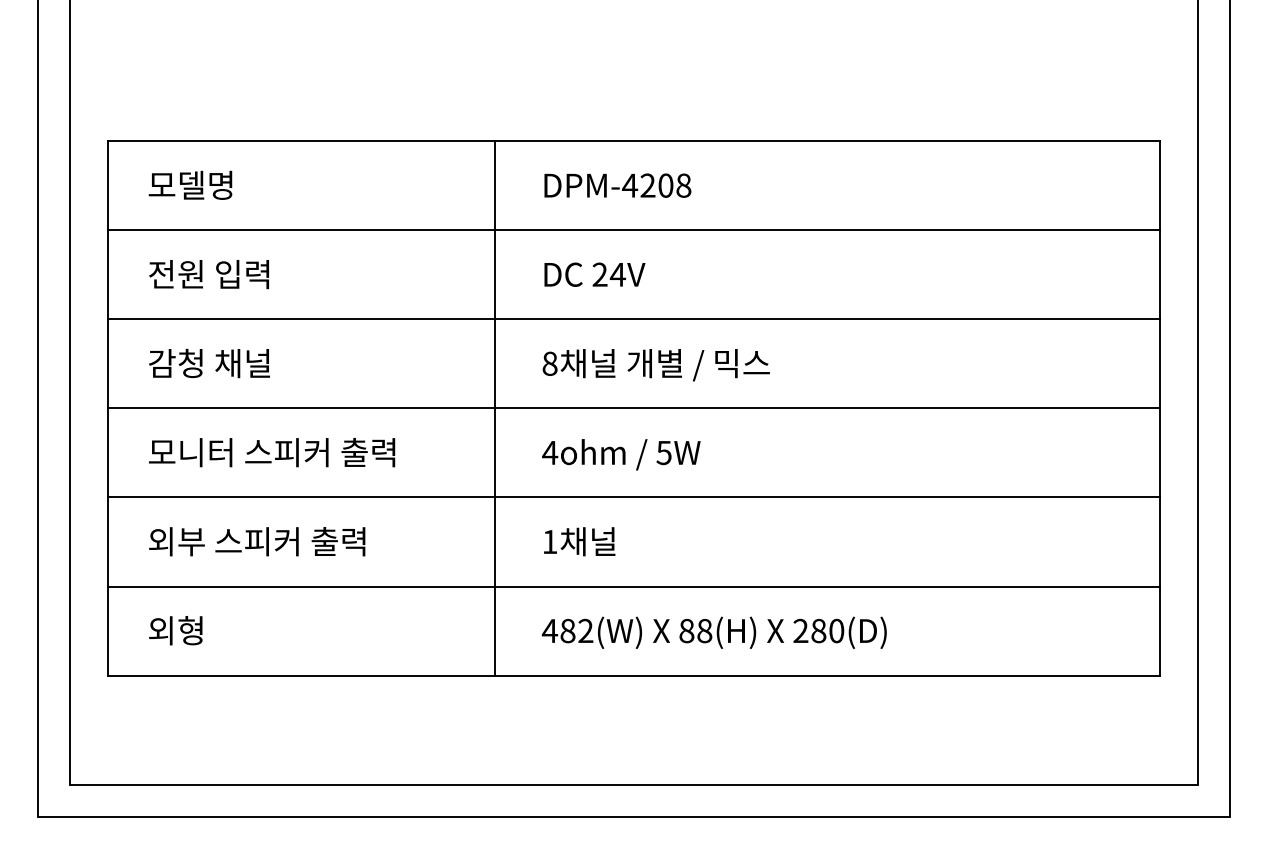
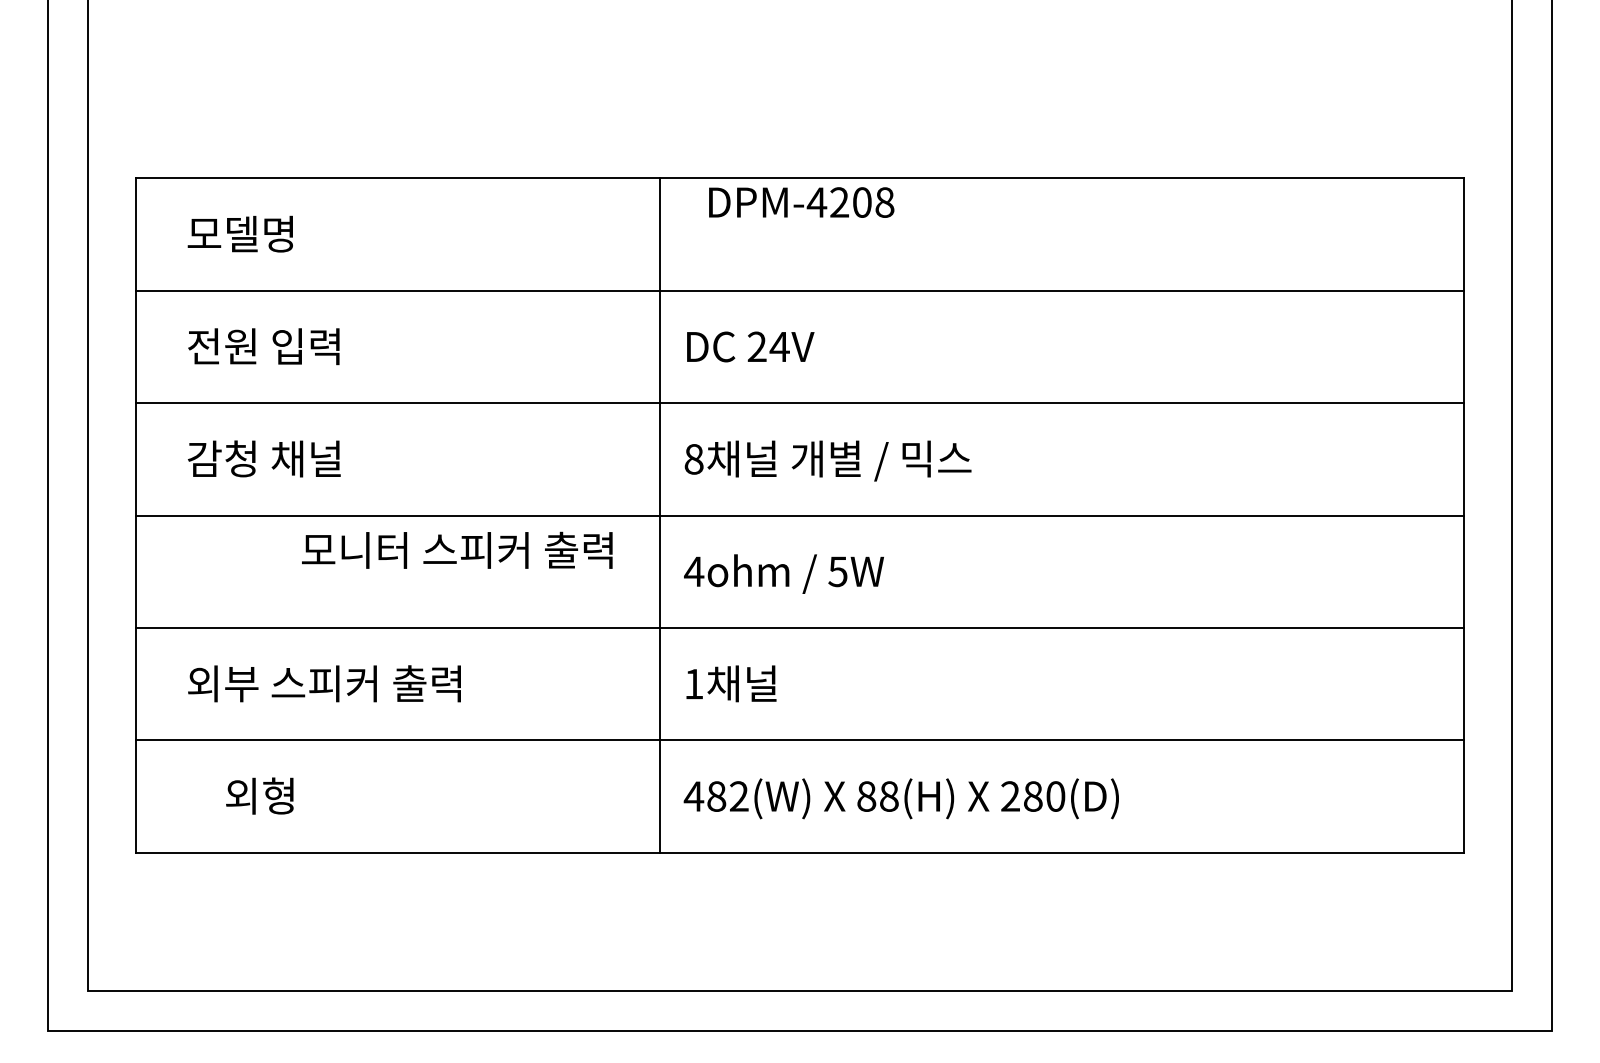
text: (617, 185) -> (801, 202), moved
line: (495, 408) -> (660, 515), moved
text: (272, 451) -> (457, 549), moved
text: (175, 630) -> (259, 795), moved

